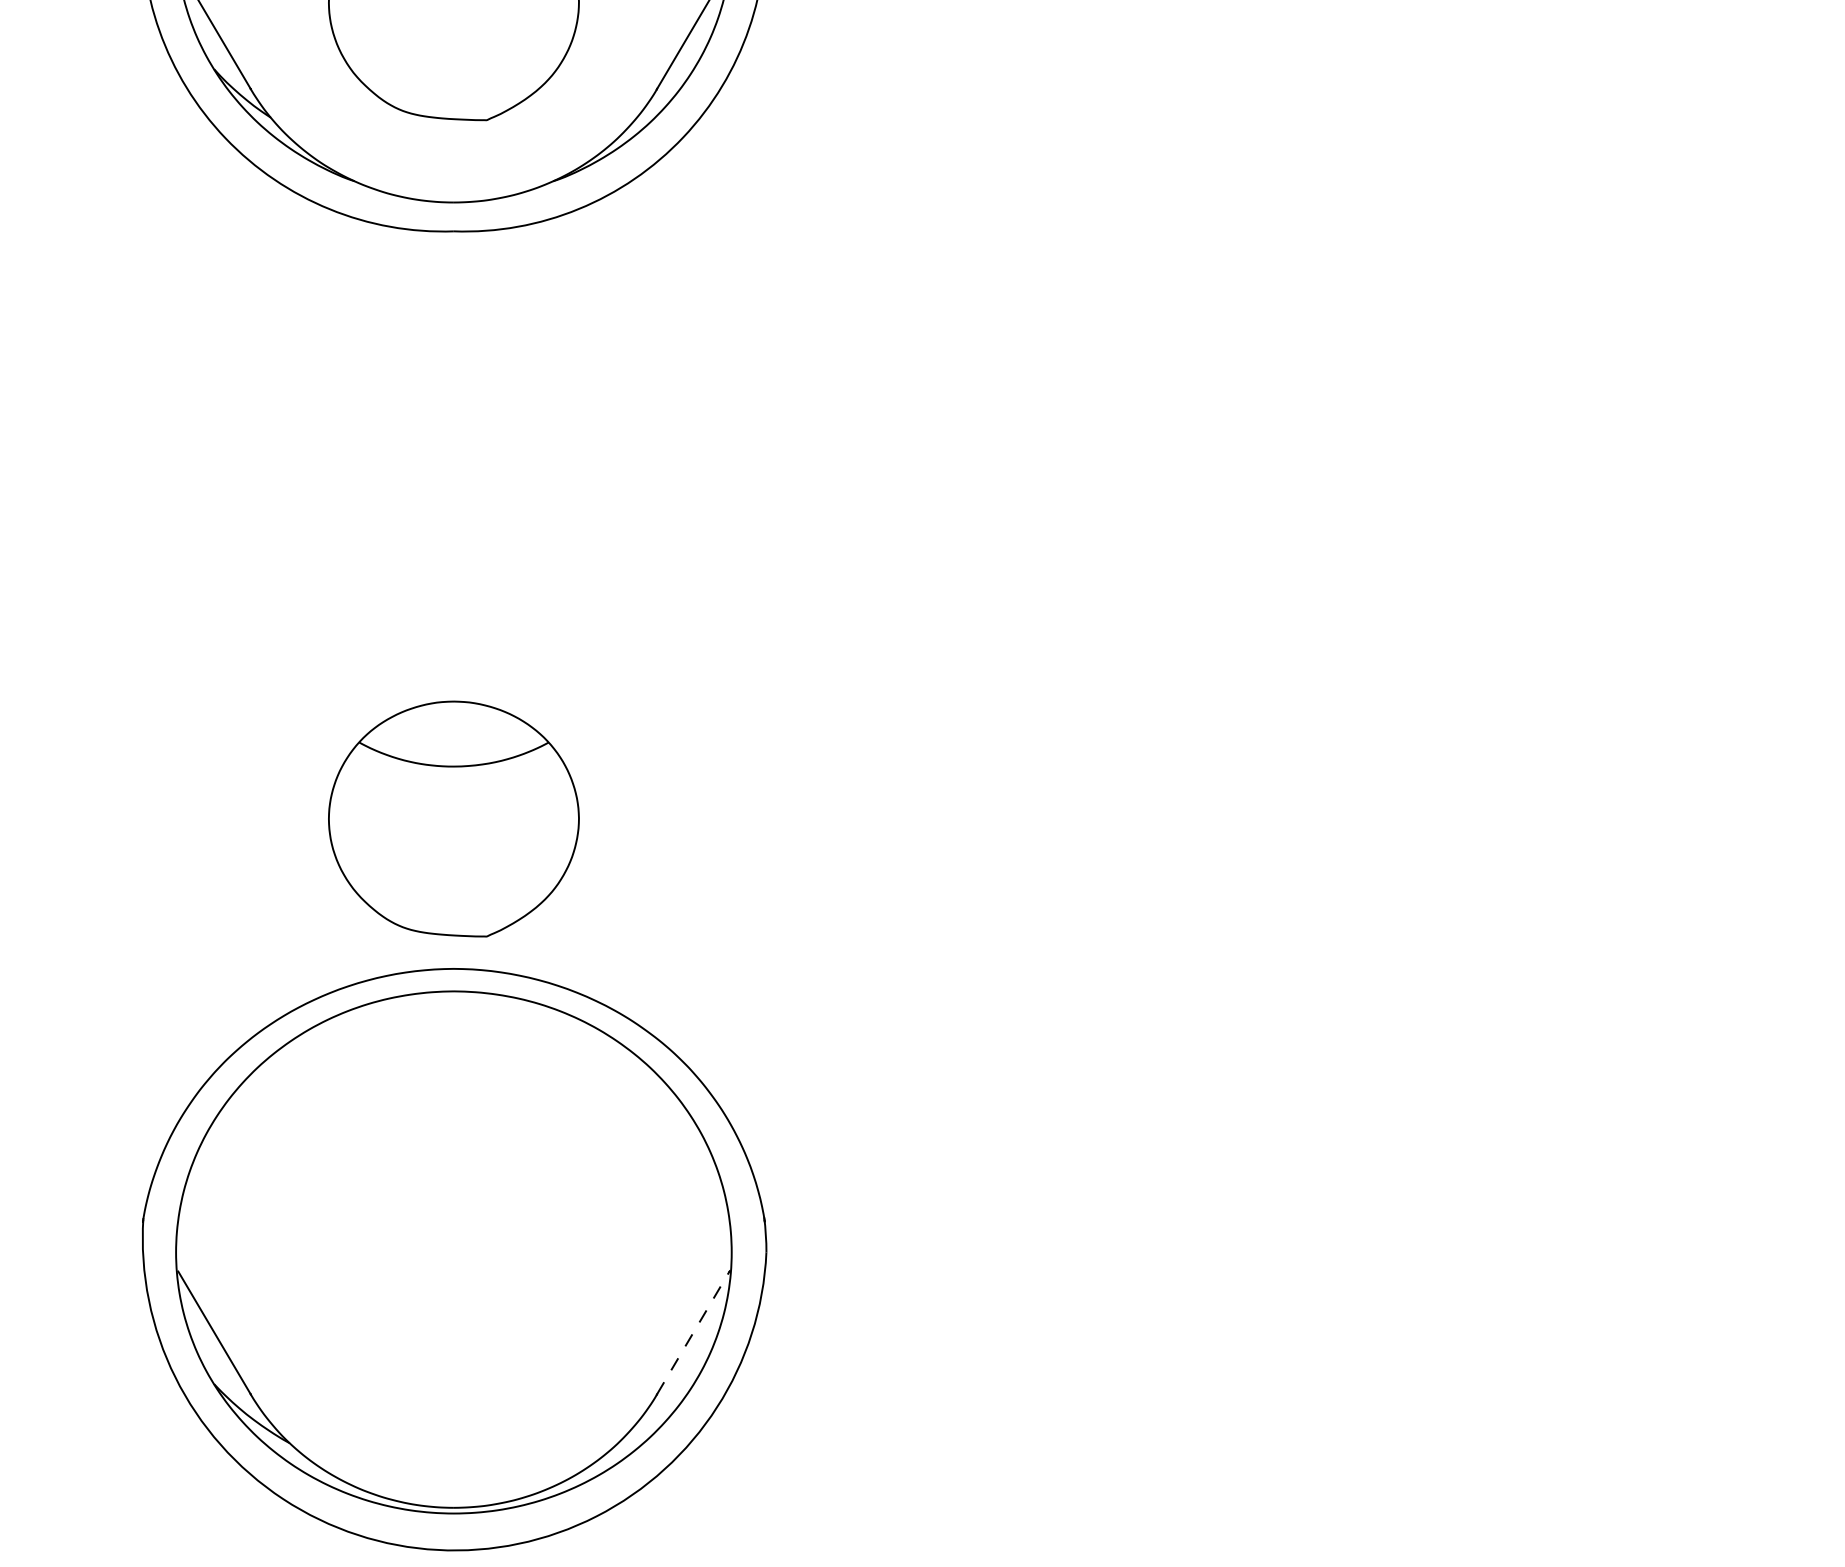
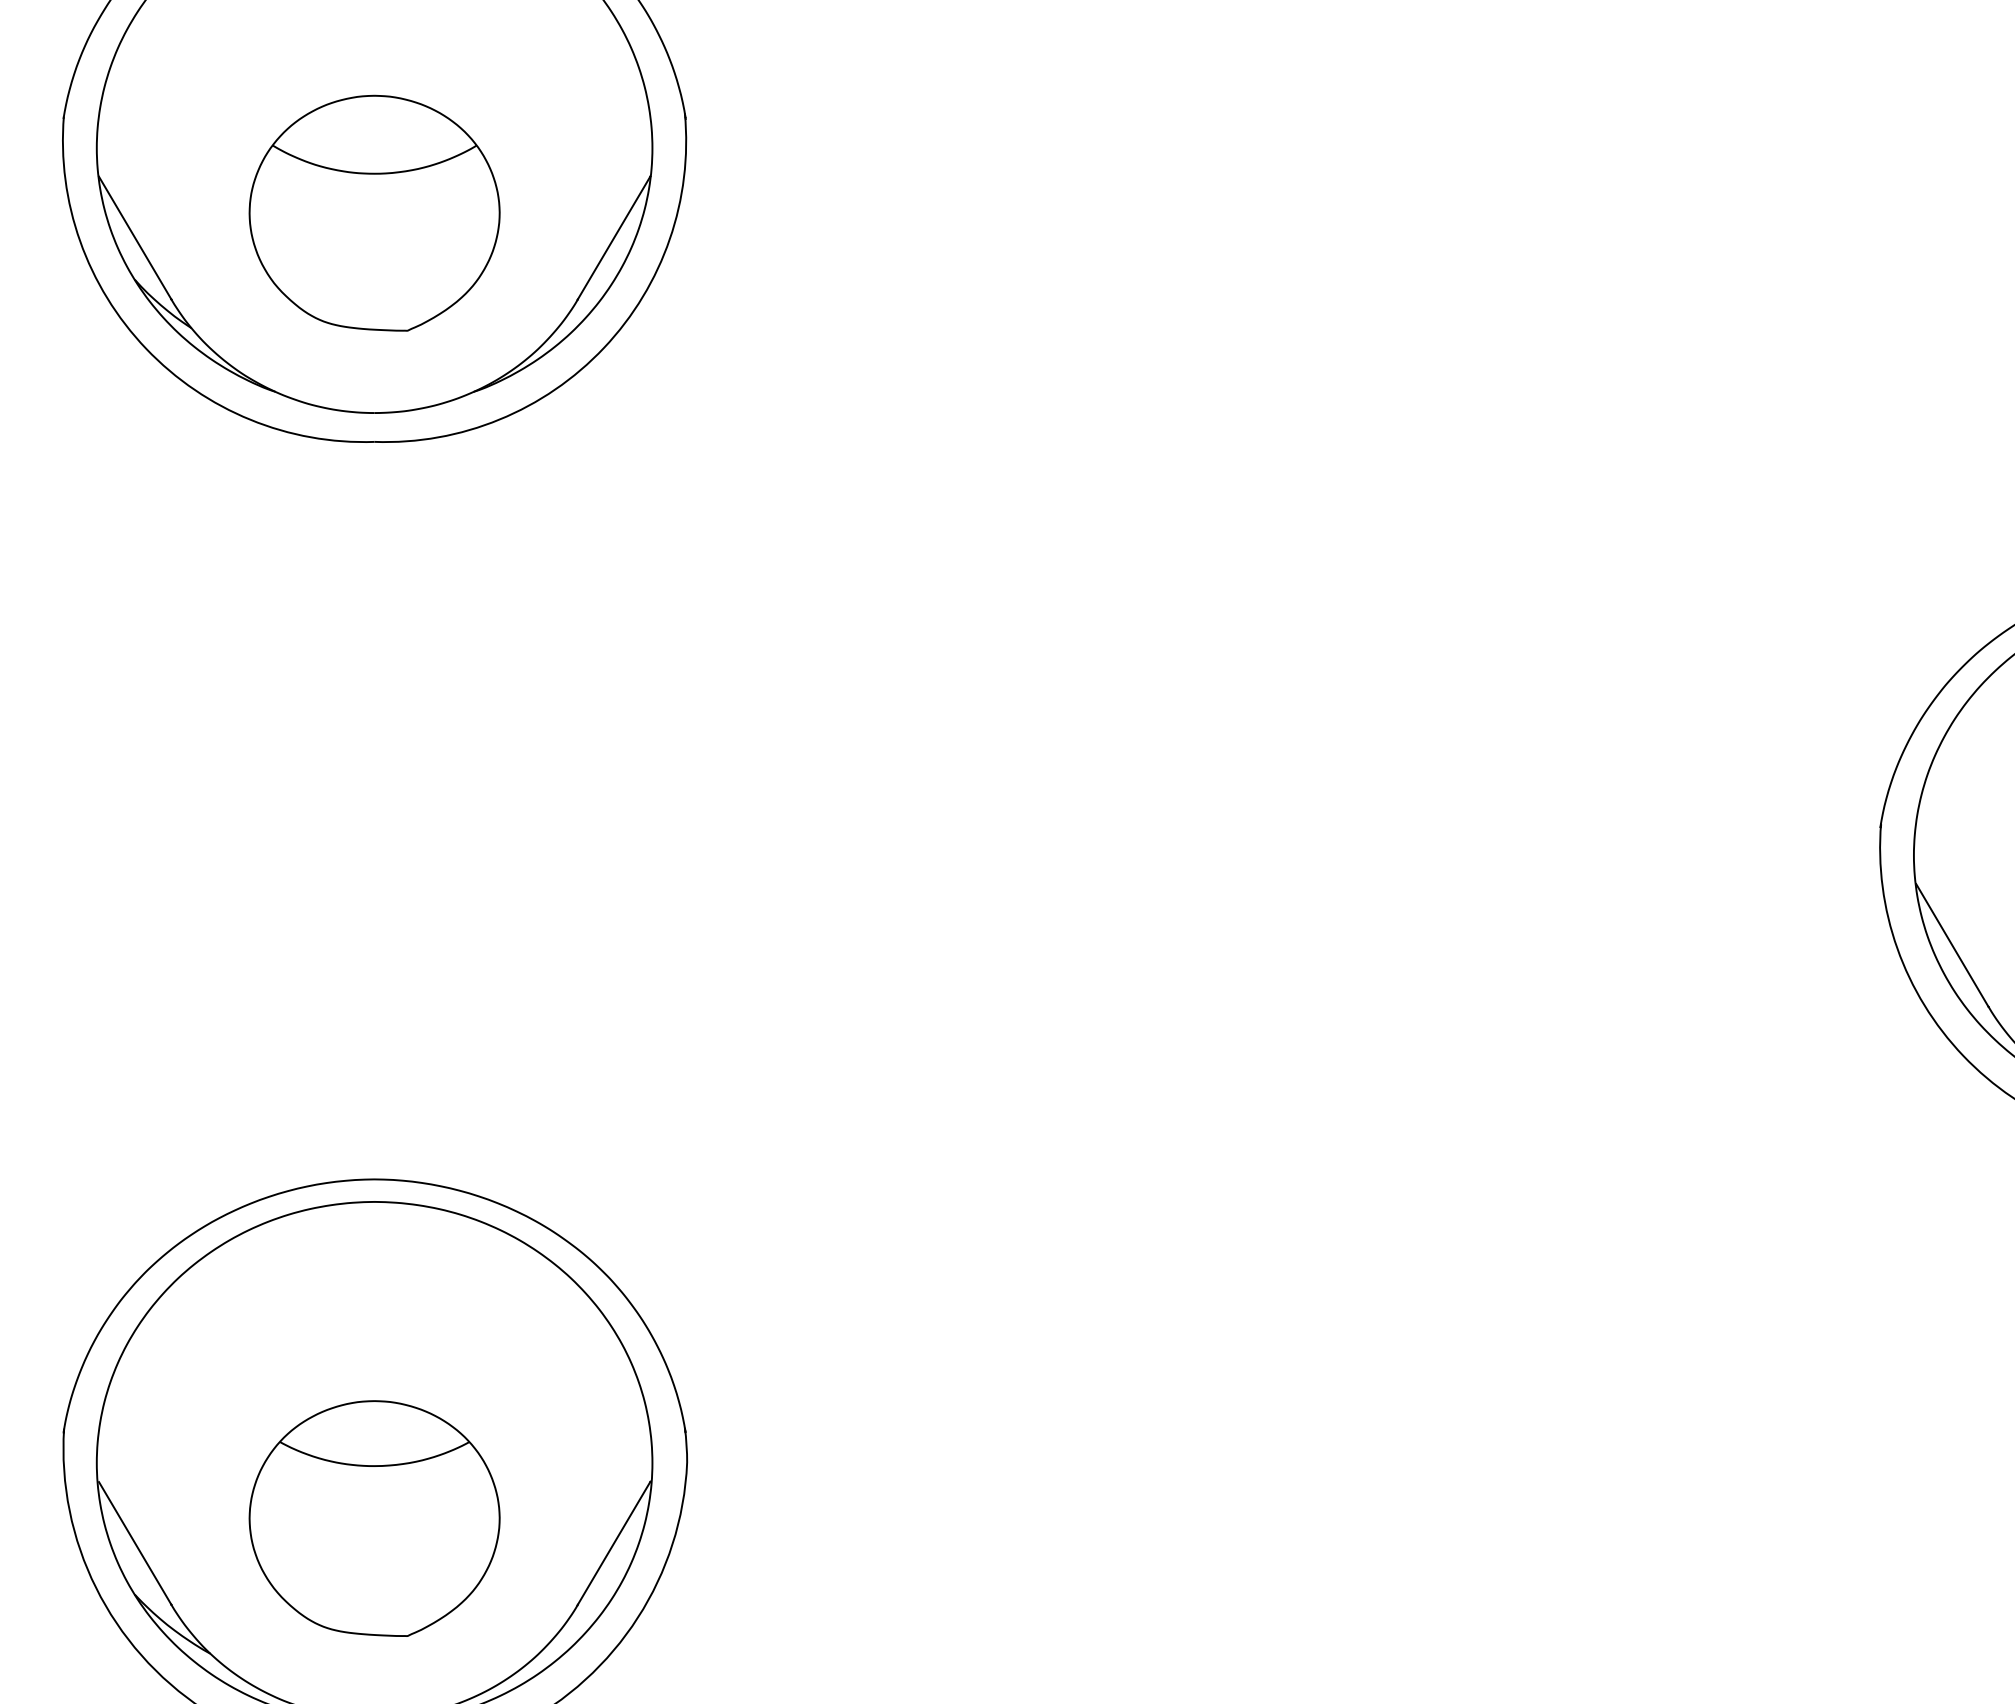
part: (453, 818) -> (374, 1518), moved
line: (693, 1331) -> (614, 1542), dashed -> solid

